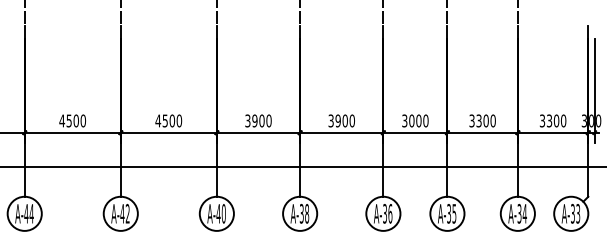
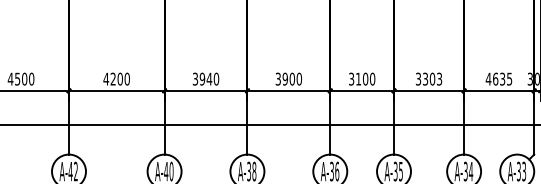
text: (164, 120) -> (112, 78), 4500 -> 4200
text: (261, 120) -> (208, 78), 3900 -> 3940
text: (411, 120) -> (358, 78), 3000 -> 3100
text: (492, 120) -> (438, 78), 3300 -> 3303
text: (552, 120) -> (498, 78), 3300 -> 4635

